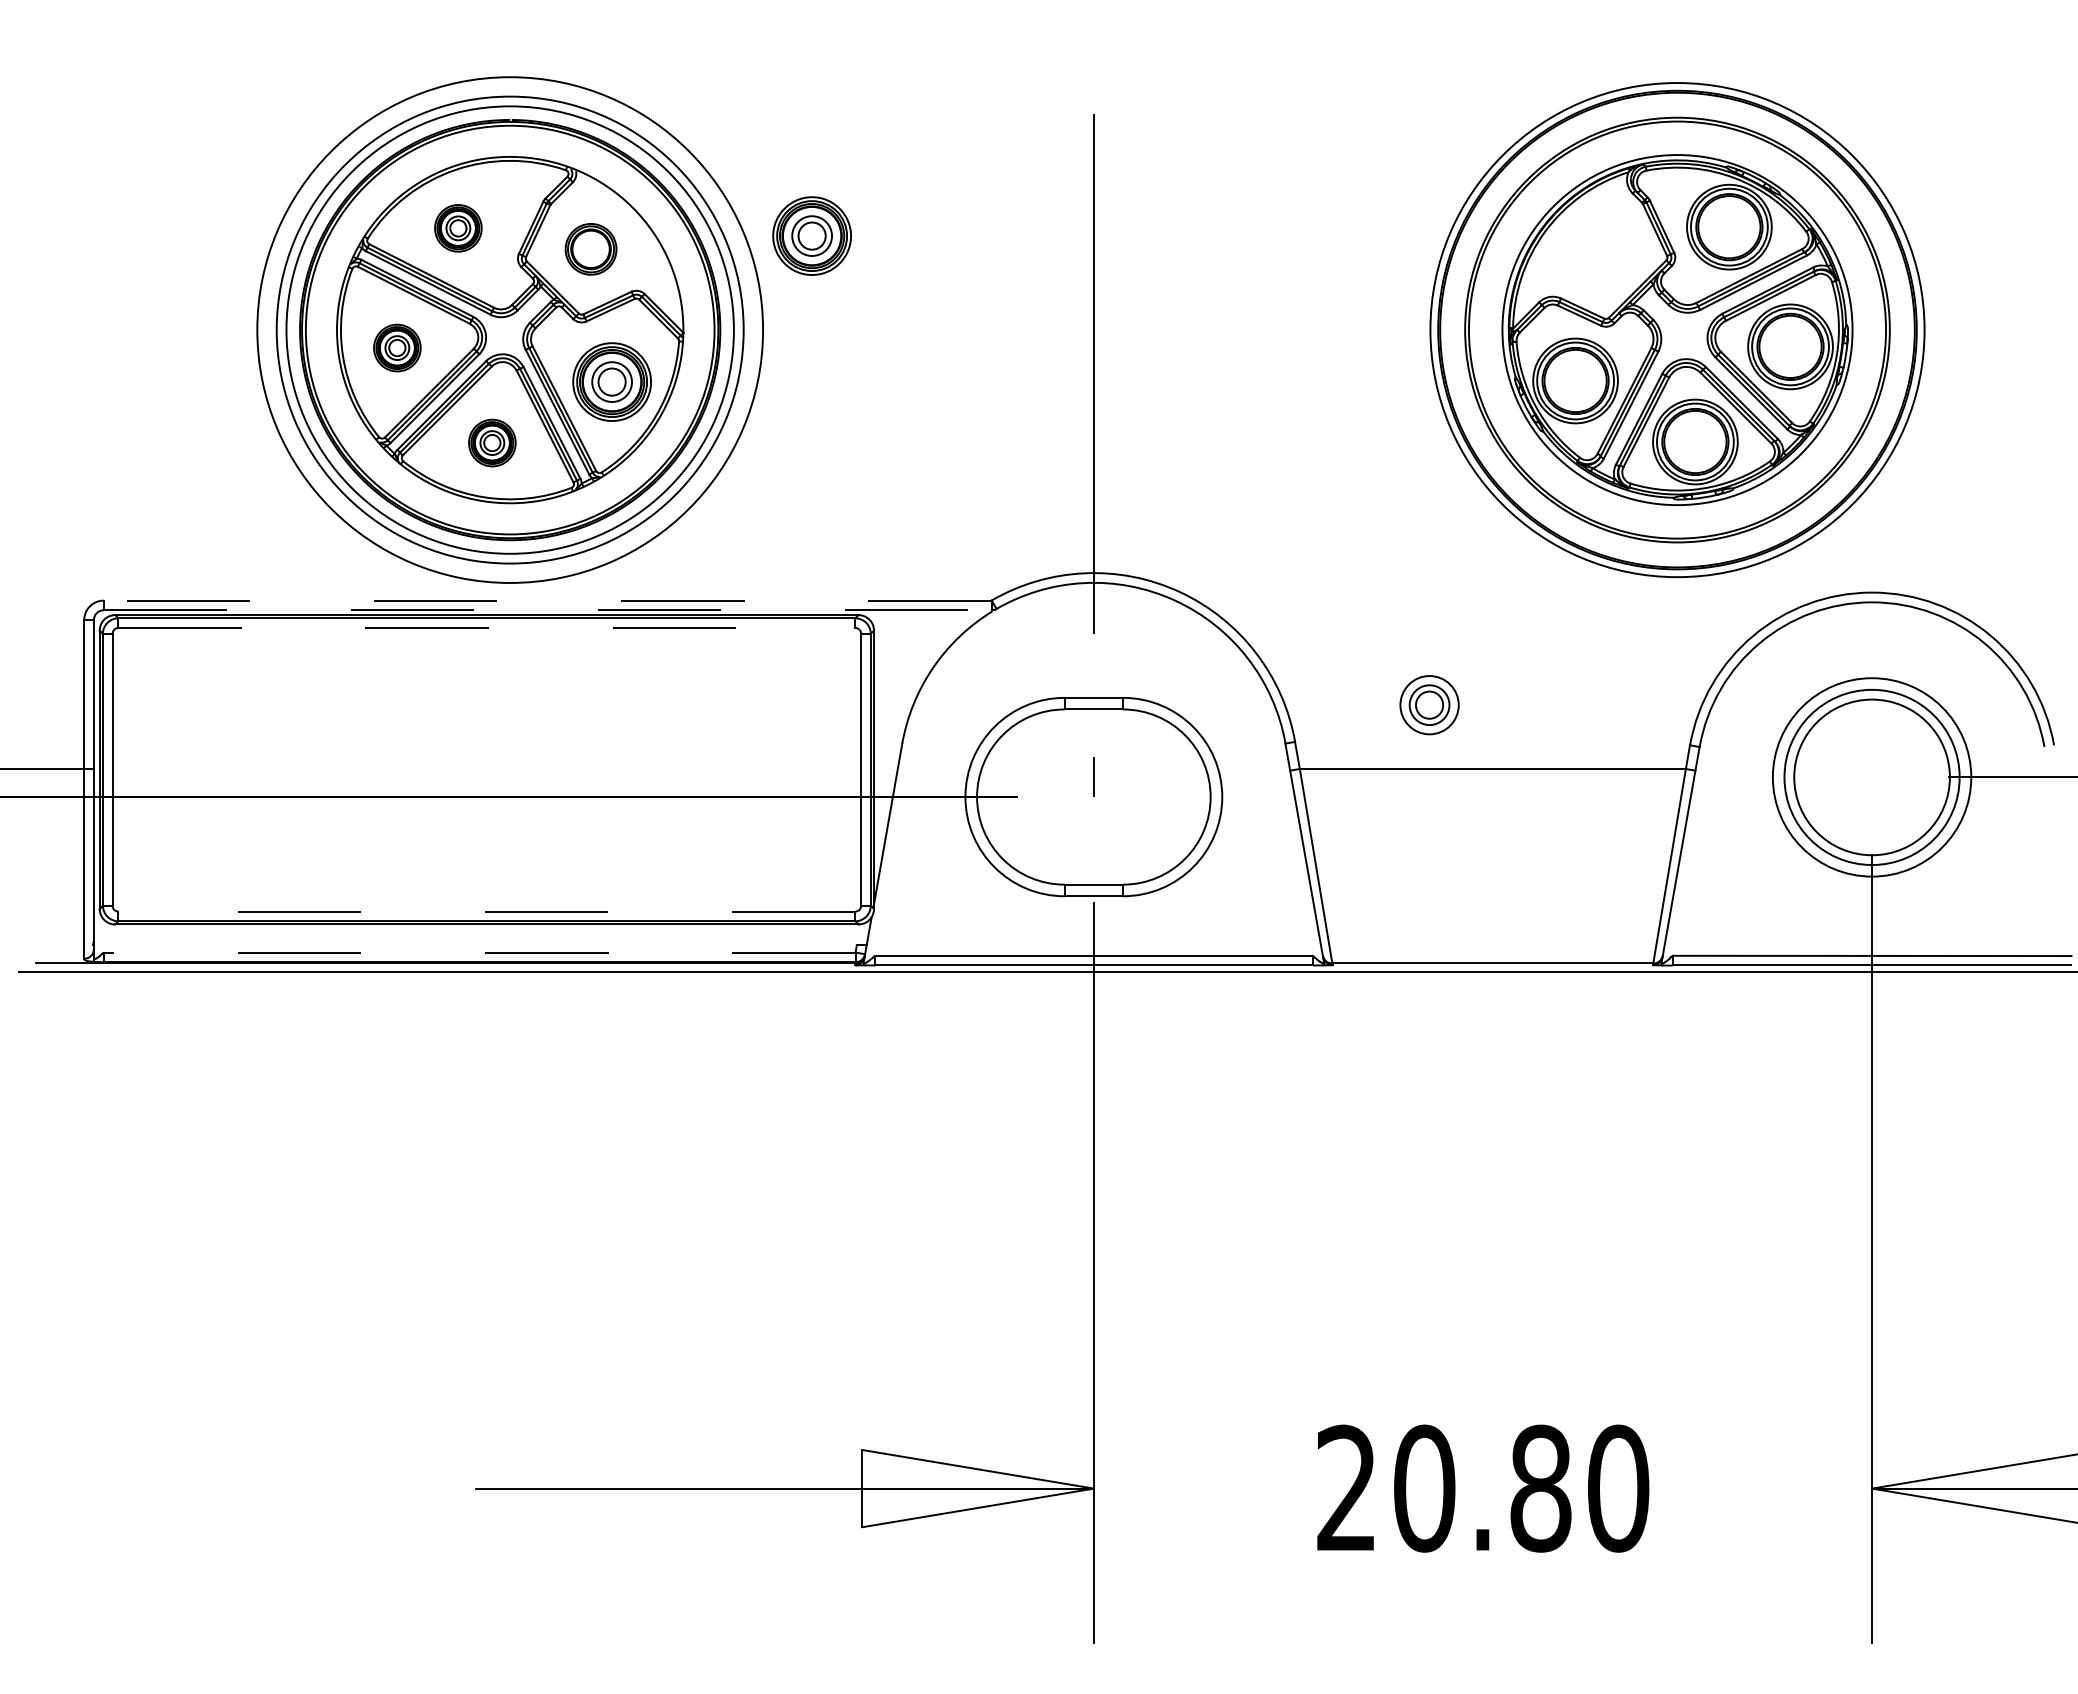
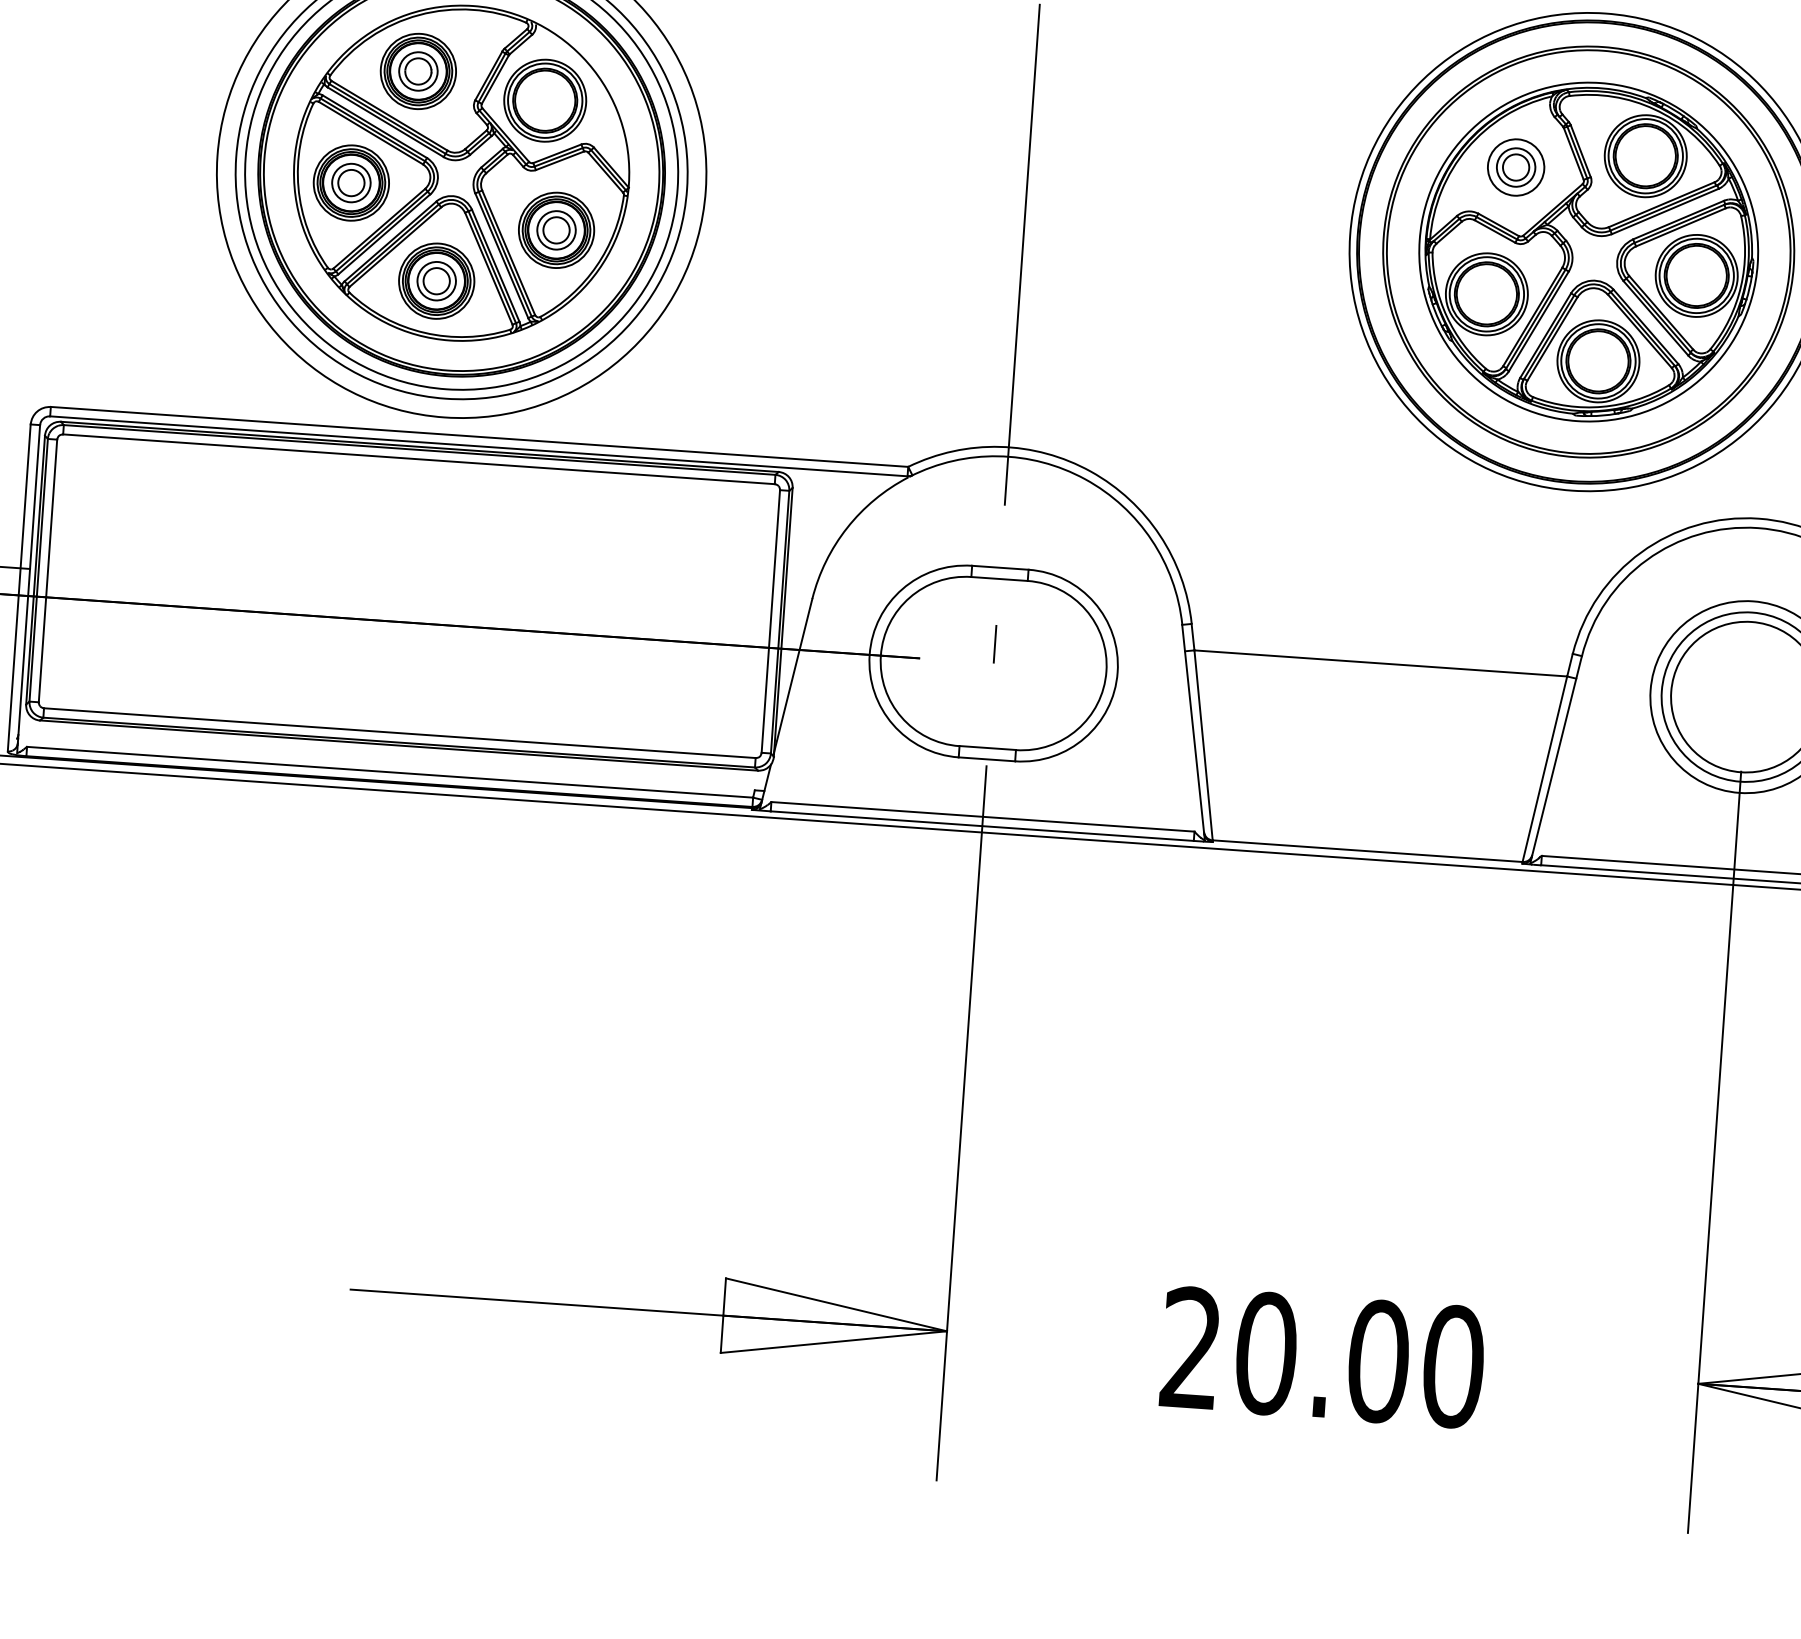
part: (458, 228) -> (418, 71), size x1.67
part: (811, 235) -> (758, 102), removed
part: (590, 249) -> (544, 100), size x1.67
part: (397, 347) -> (351, 182), size x1.67
part: (492, 442) -> (436, 280), size x1.67
line: (547, 600) -> (479, 436), dashed -> solid
line: (549, 610) -> (480, 446), dashed -> solid
line: (486, 627) -> (418, 458), dashed -> solid
part: (1429, 705) -> (1516, 167), moved
line: (486, 911) -> (399, 733), dashed -> solid
line: (479, 952) -> (389, 772), dashed -> solid
text: (1540, 1488) -> (1378, 1361), 20.80 -> 20.00

